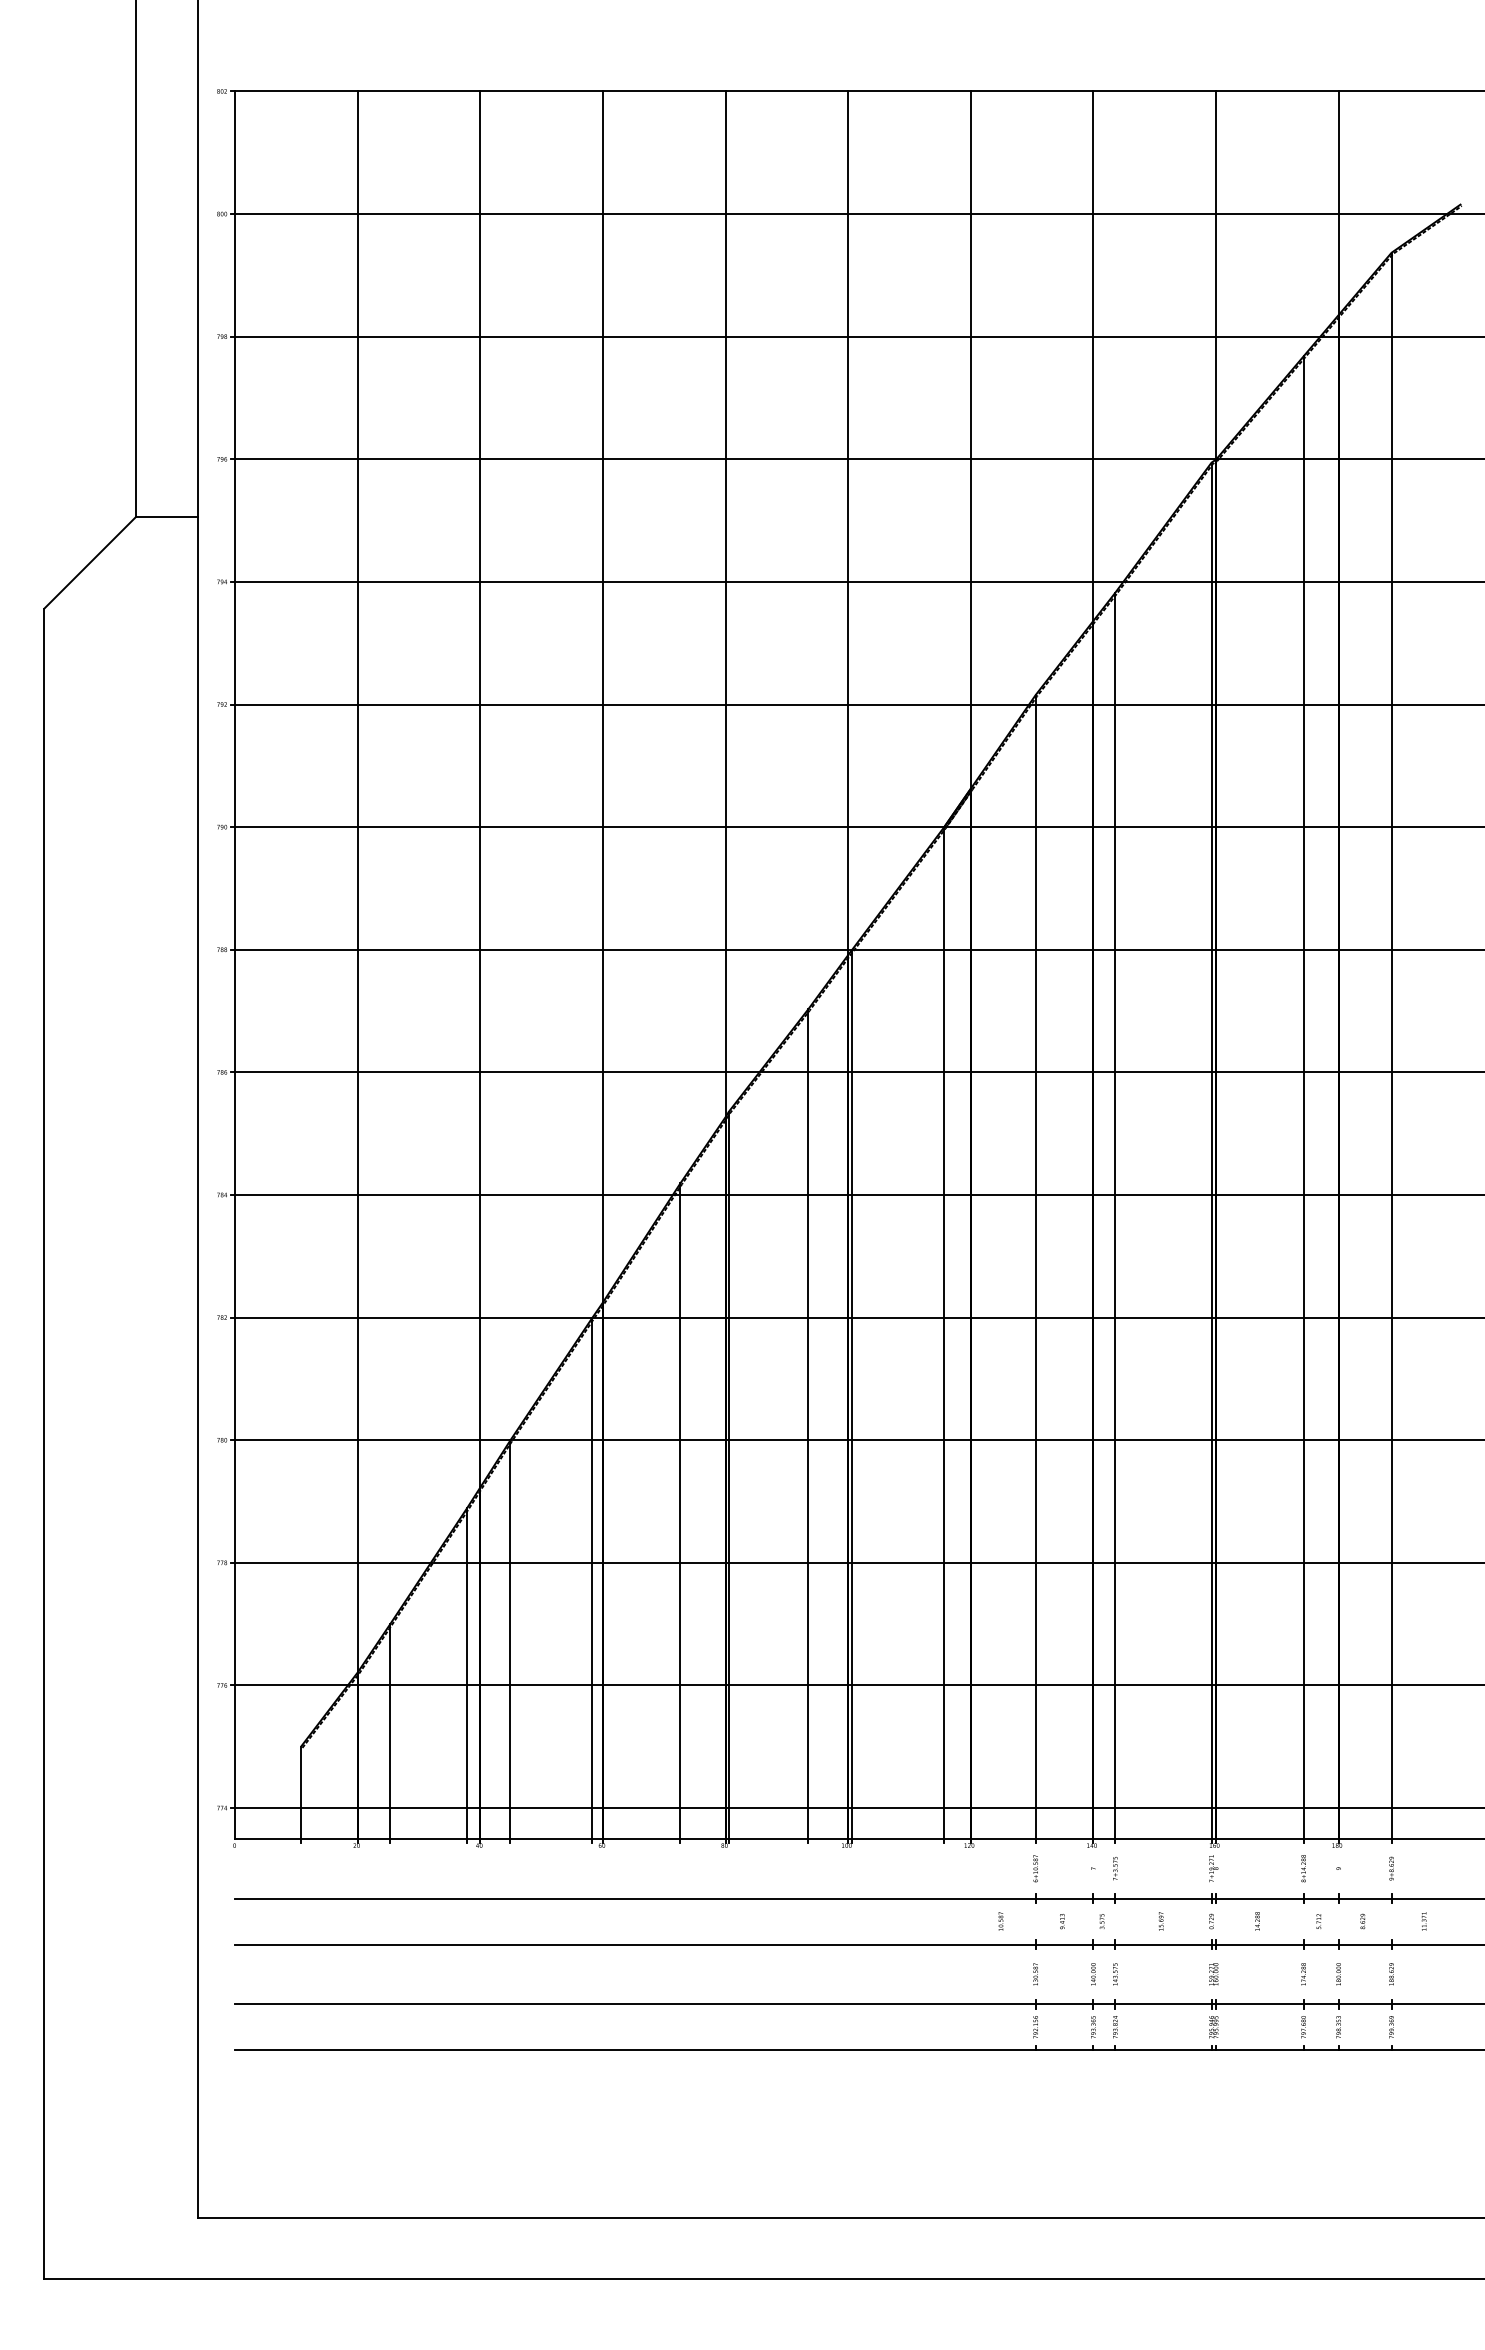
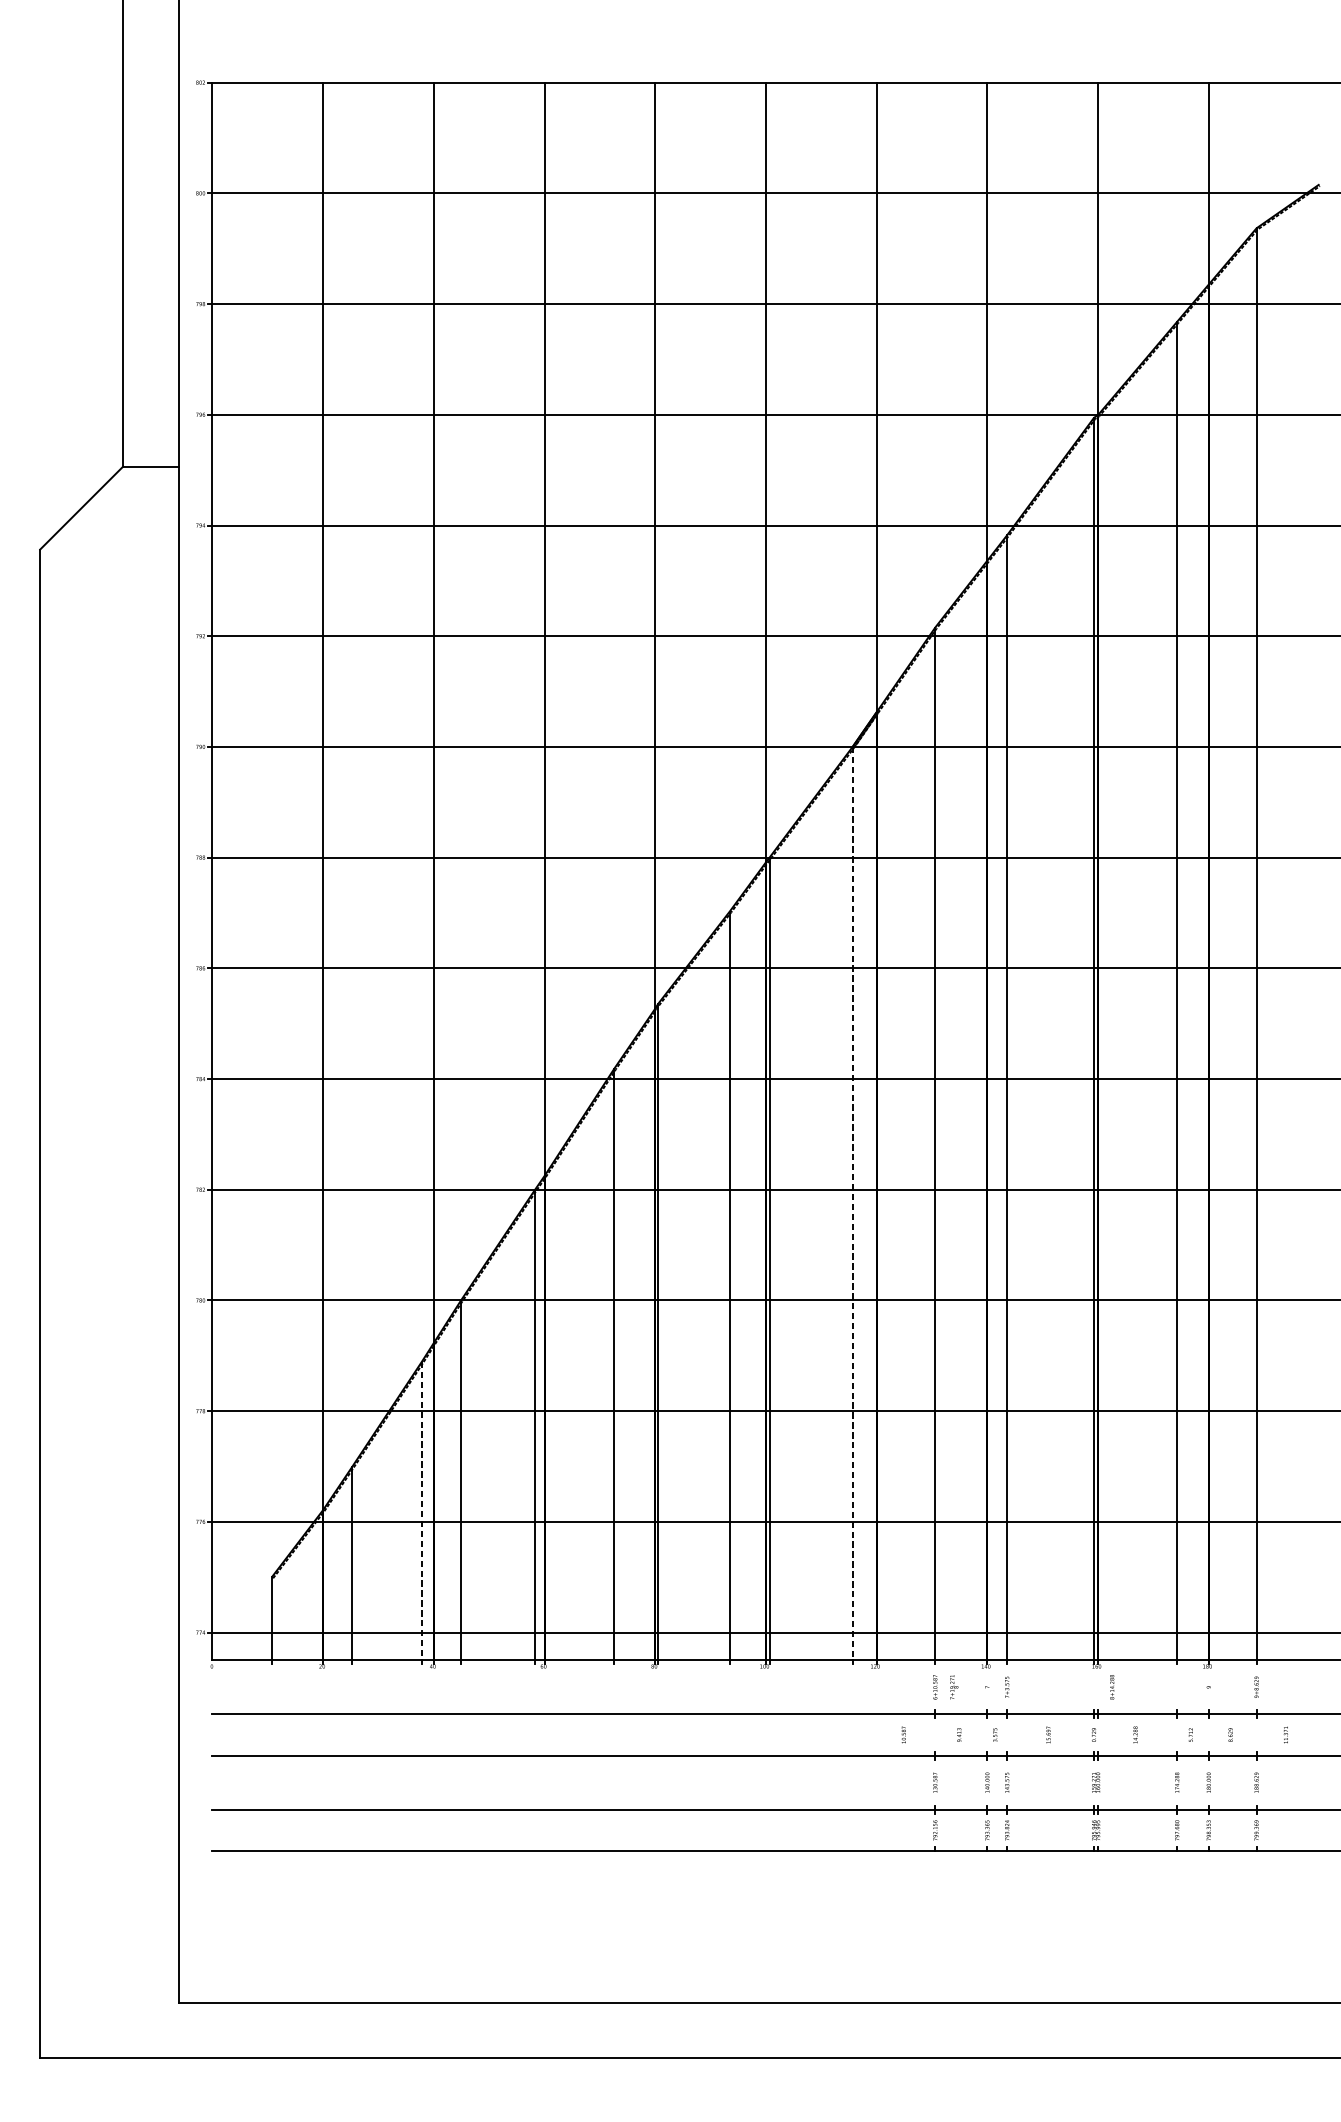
line: (944, 1332) -> (852, 1203), solid -> dashed
line: (467, 1674) -> (422, 1511), solid -> dashed
text: (1213, 1868) -> (954, 1687), moved
text: (1303, 1868) -> (1112, 1687), moved

